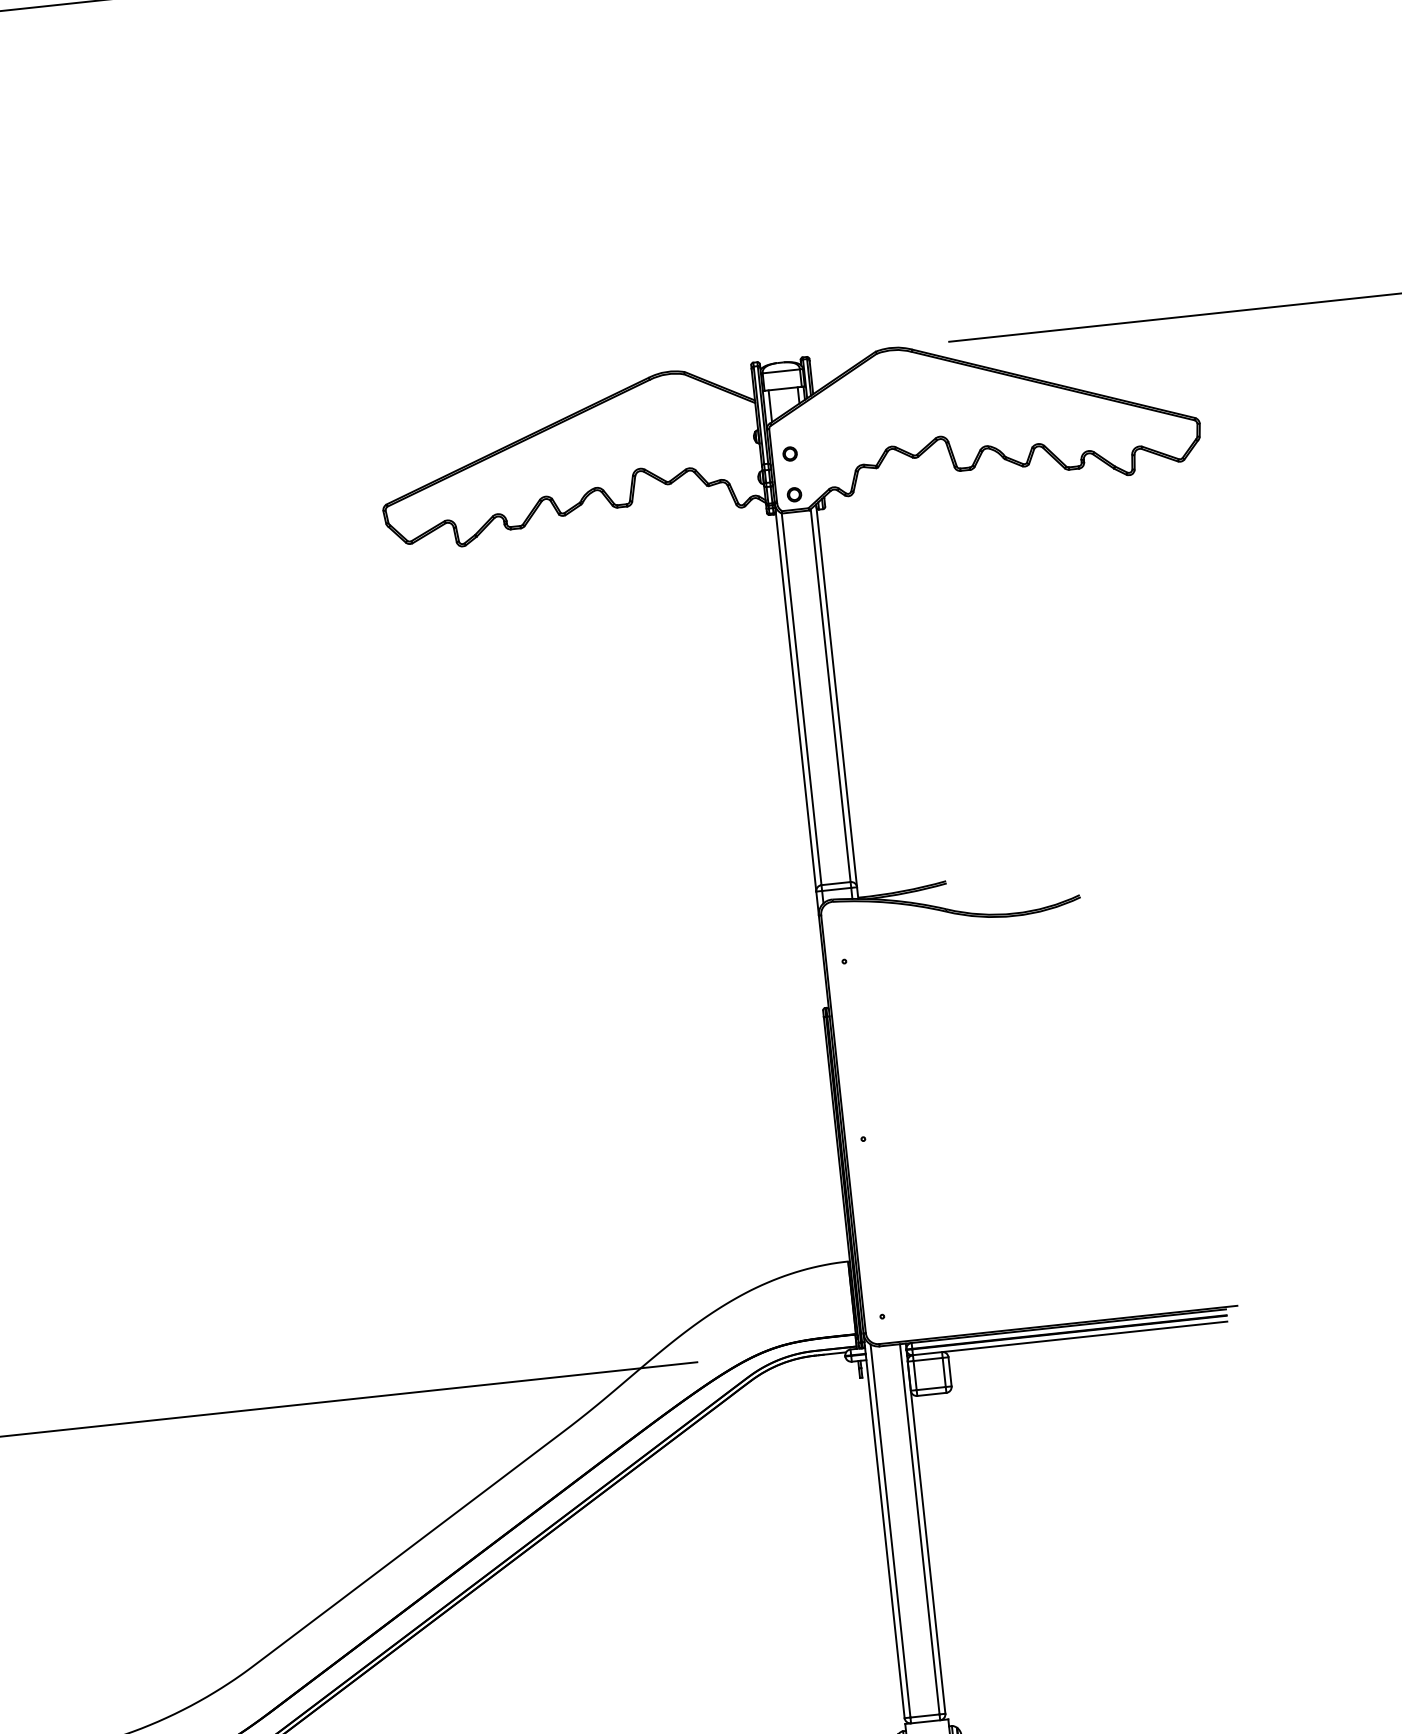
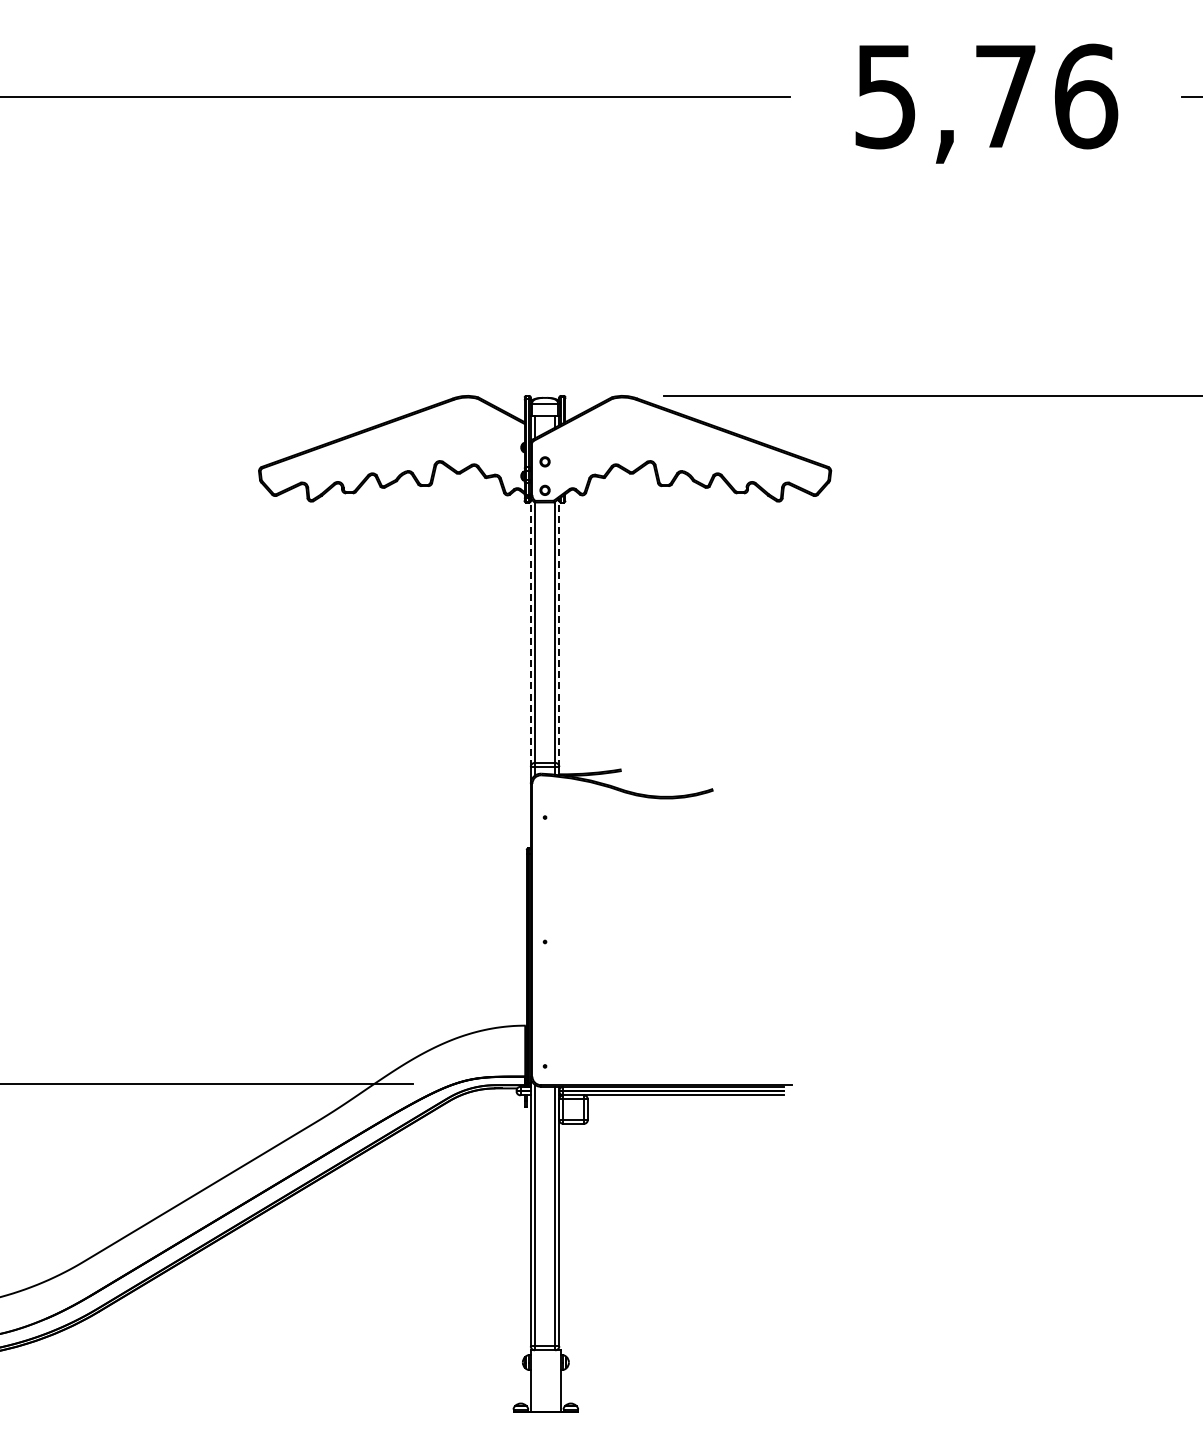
line: (836, 696) -> (559, 633), solid -> dashed
line: (795, 701) -> (530, 633), solid -> dashed

